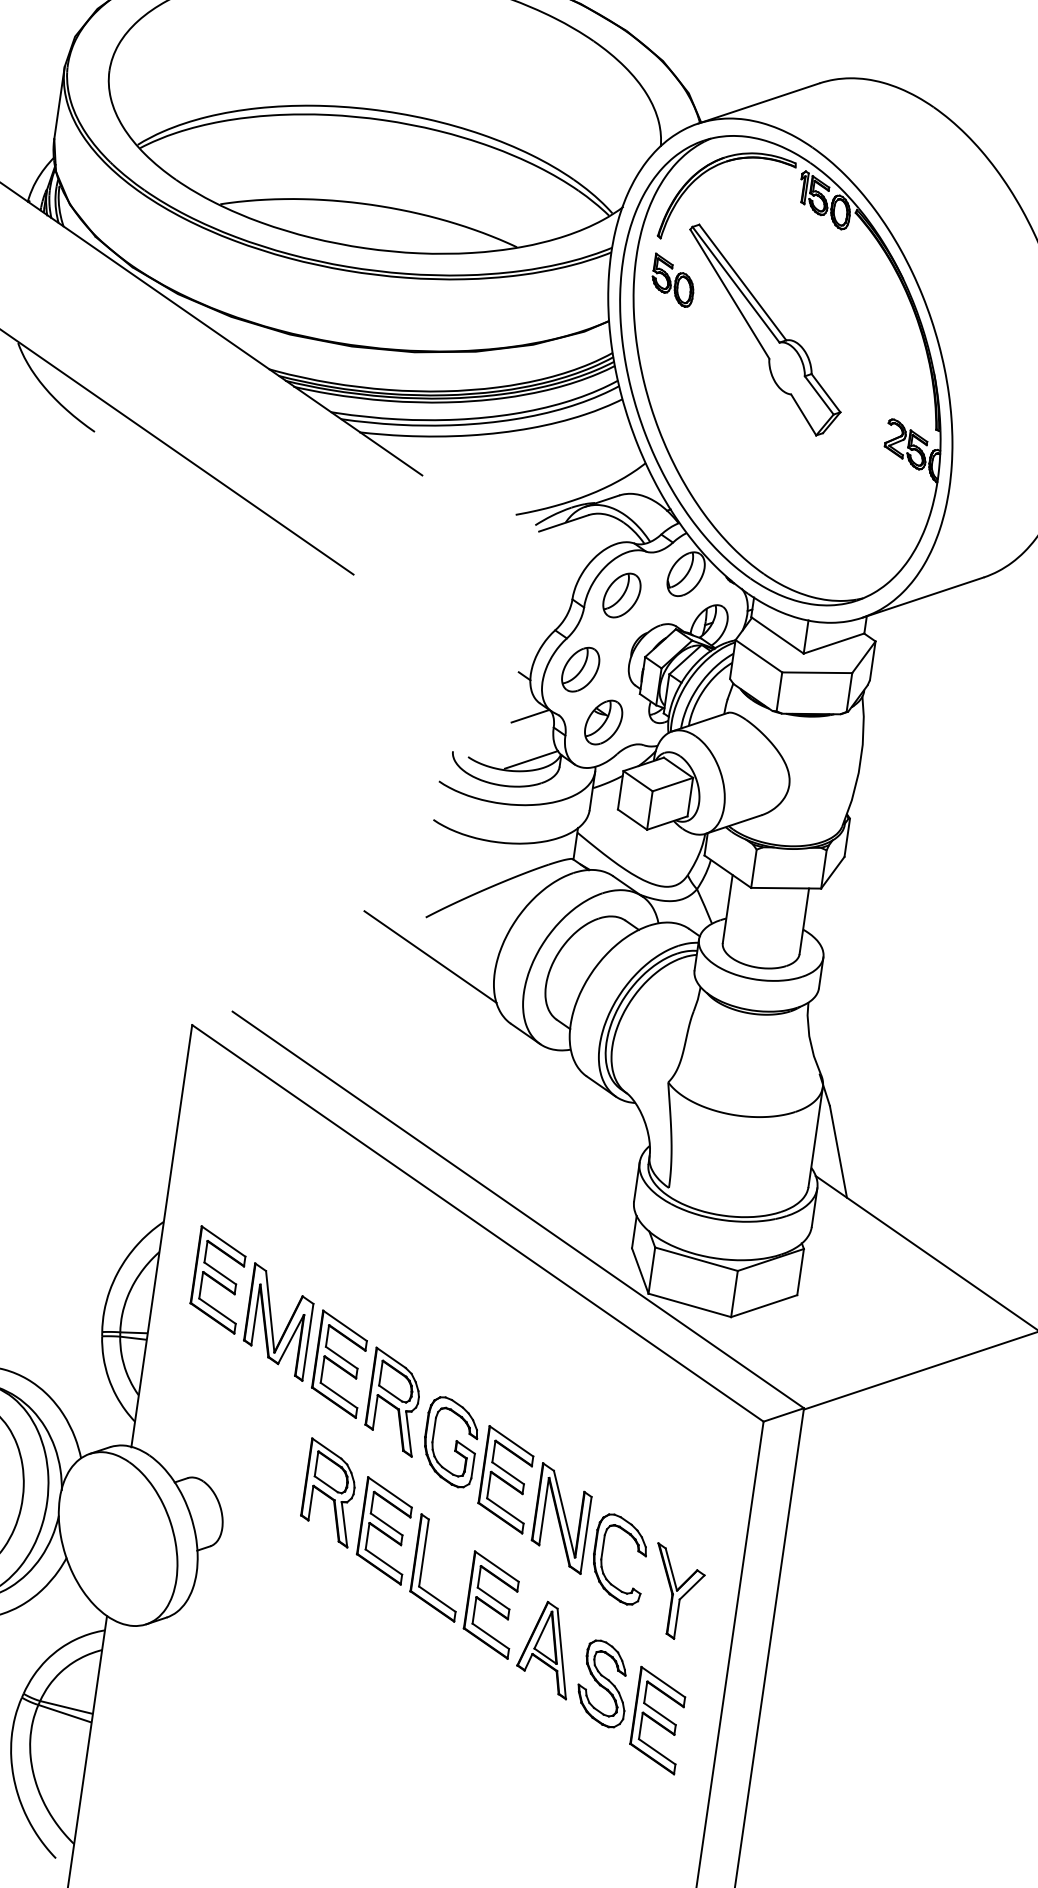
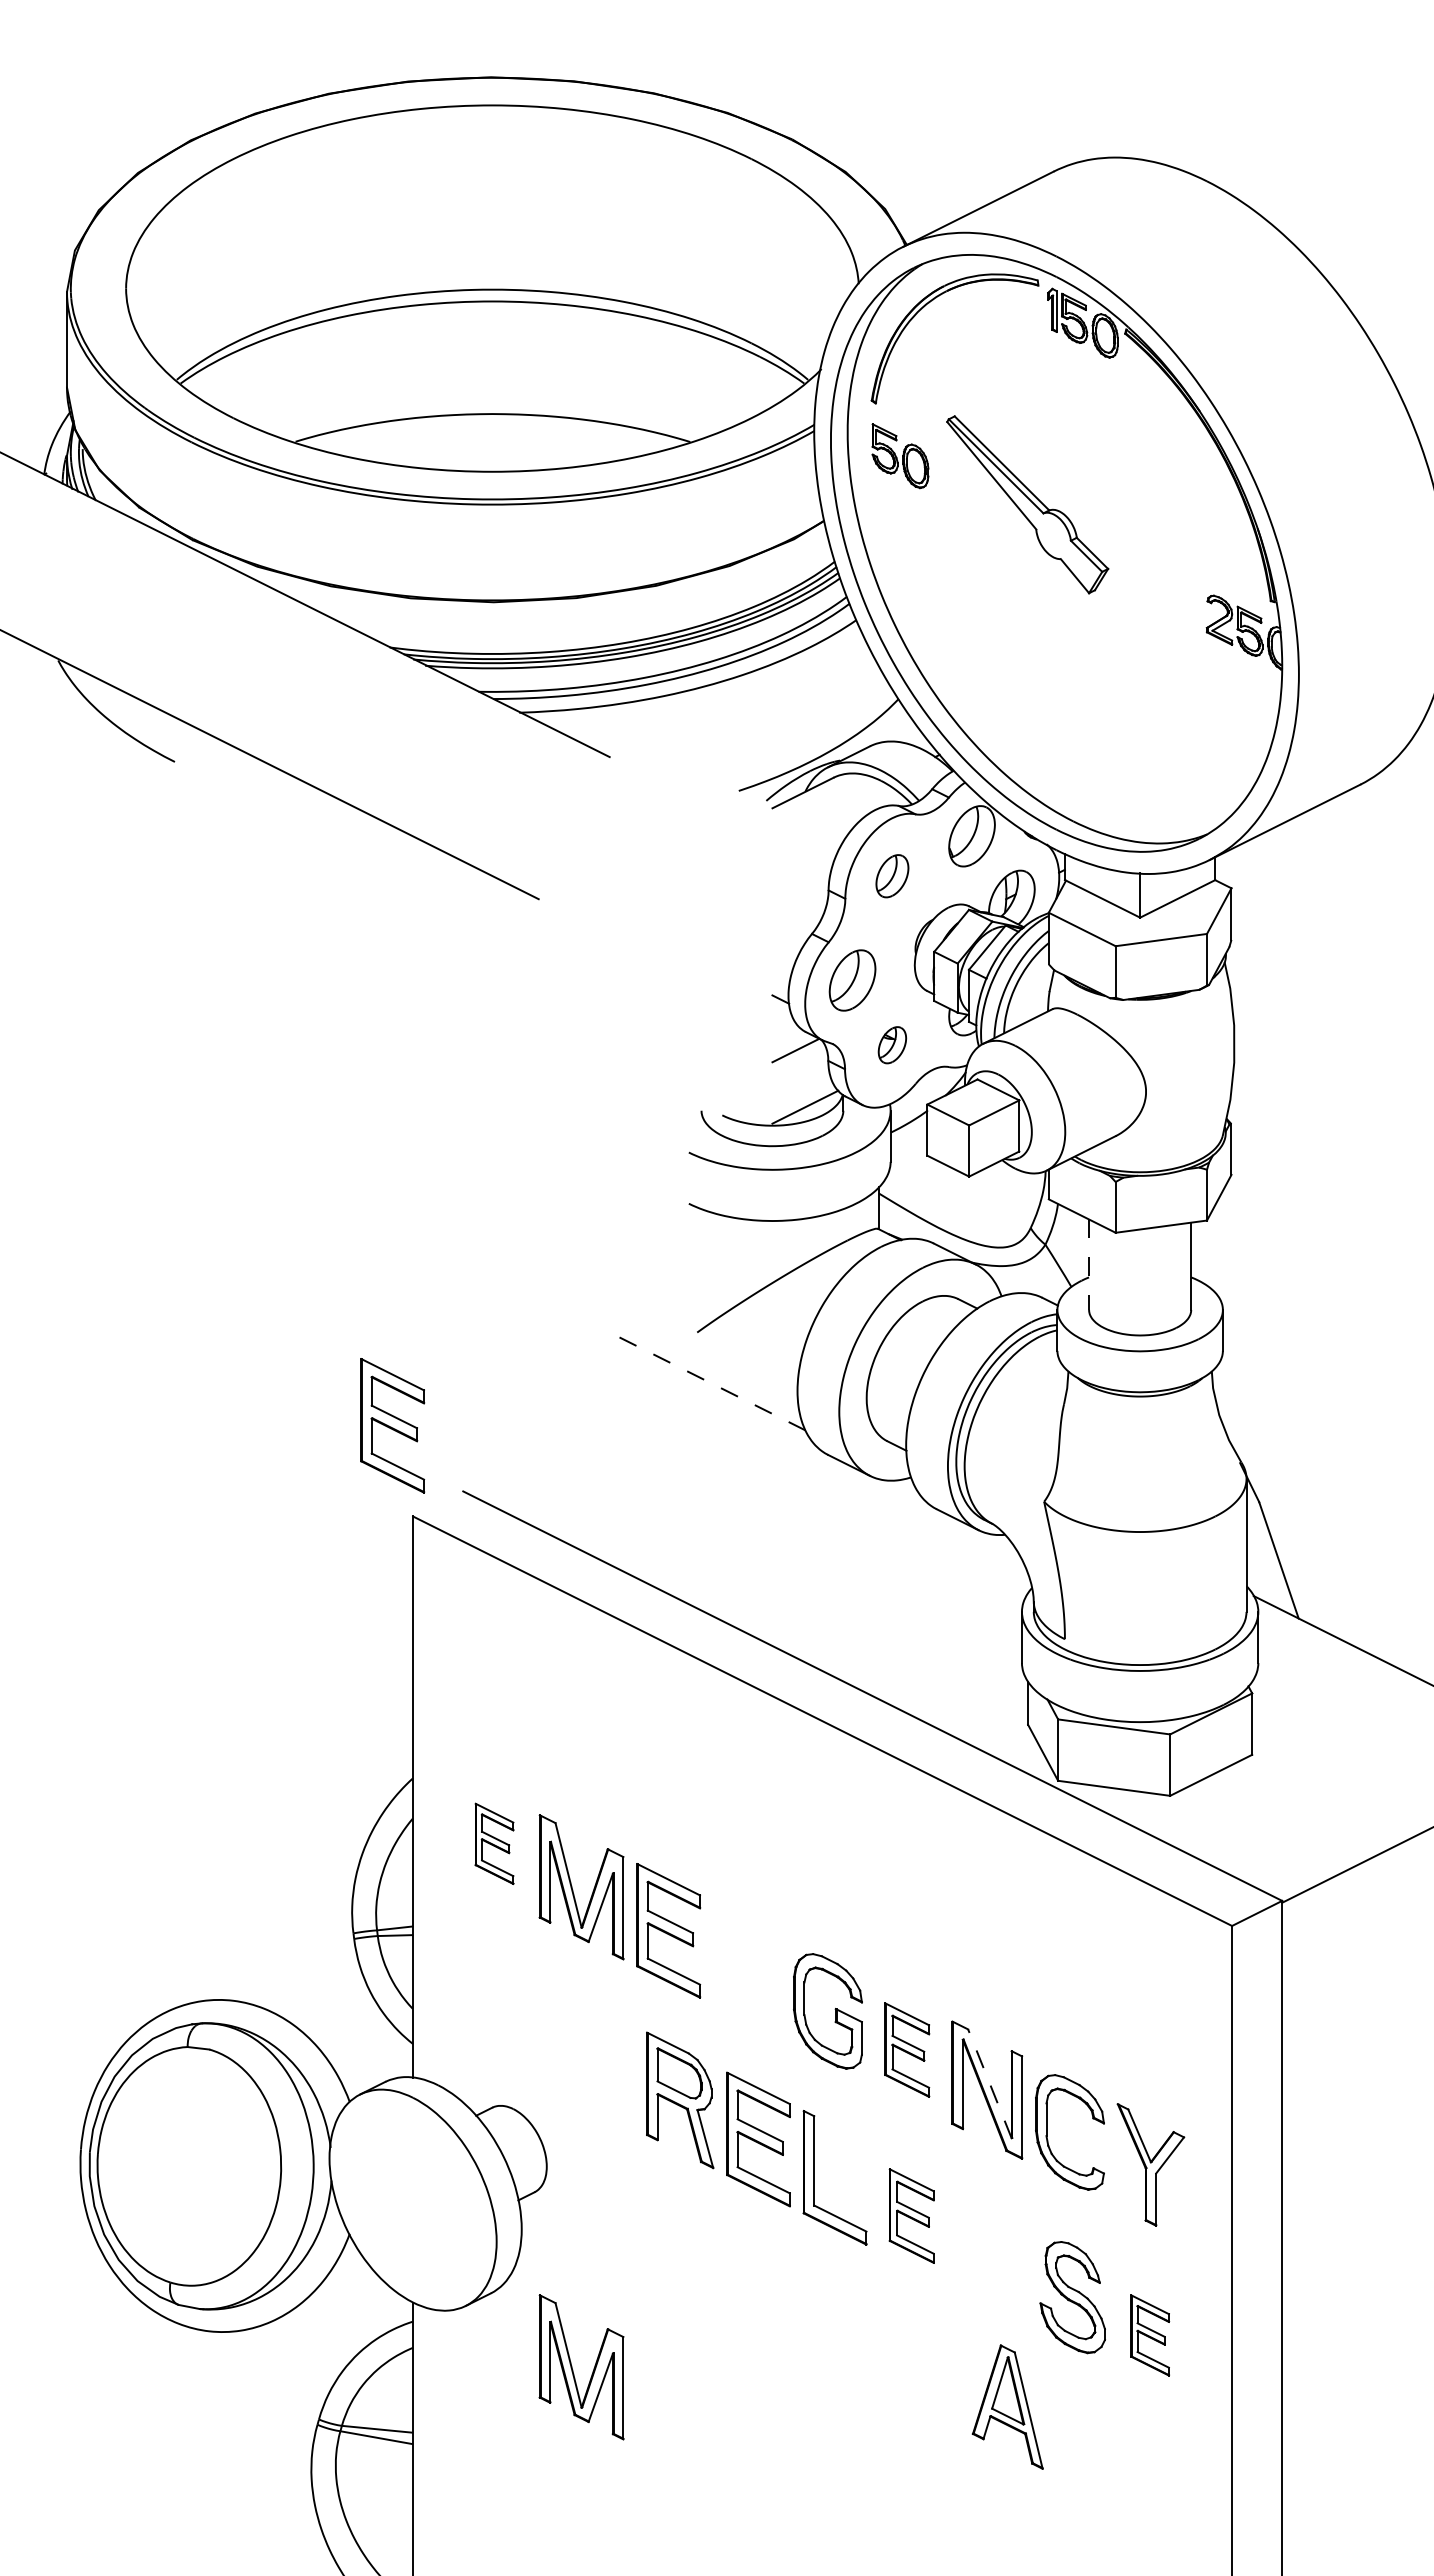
part: (763, 330) -> (1027, 504), size x0.7
part: (621, 595) -> (892, 876), size x0.7
part: (603, 722) -> (892, 1045), size x0.6
line: (727, 909) -> (1089, 1265), solid -> dashed
part: (186, 954) -> (392, 1425), added
line: (430, 957) -> (710, 1383), solid -> dashed
part: (217, 1279) -> (494, 1843), size x0.6
part: (393, 1401) -> (746, 1969), removed
part: (505, 1479) -> (906, 2049), size x0.7
line: (564, 1513) -> (989, 2083), solid -> dashed
part: (491, 1604) -> (911, 2215), size x0.7
part: (546, 1648) -> (1007, 2406), moved
part: (220, 1684) -> (573, 2370), added
part: (657, 1720) -> (1149, 2335), size x0.6

